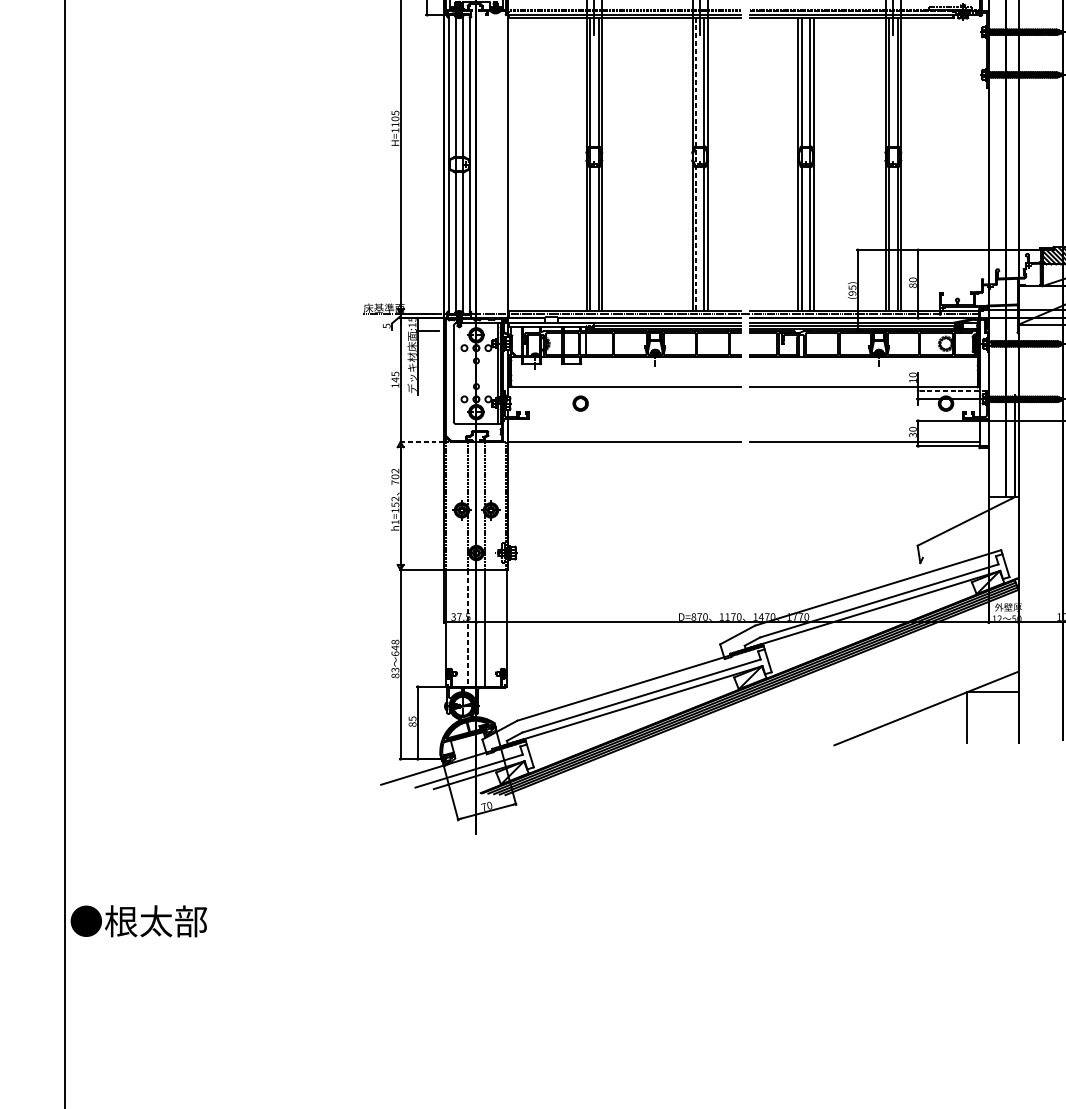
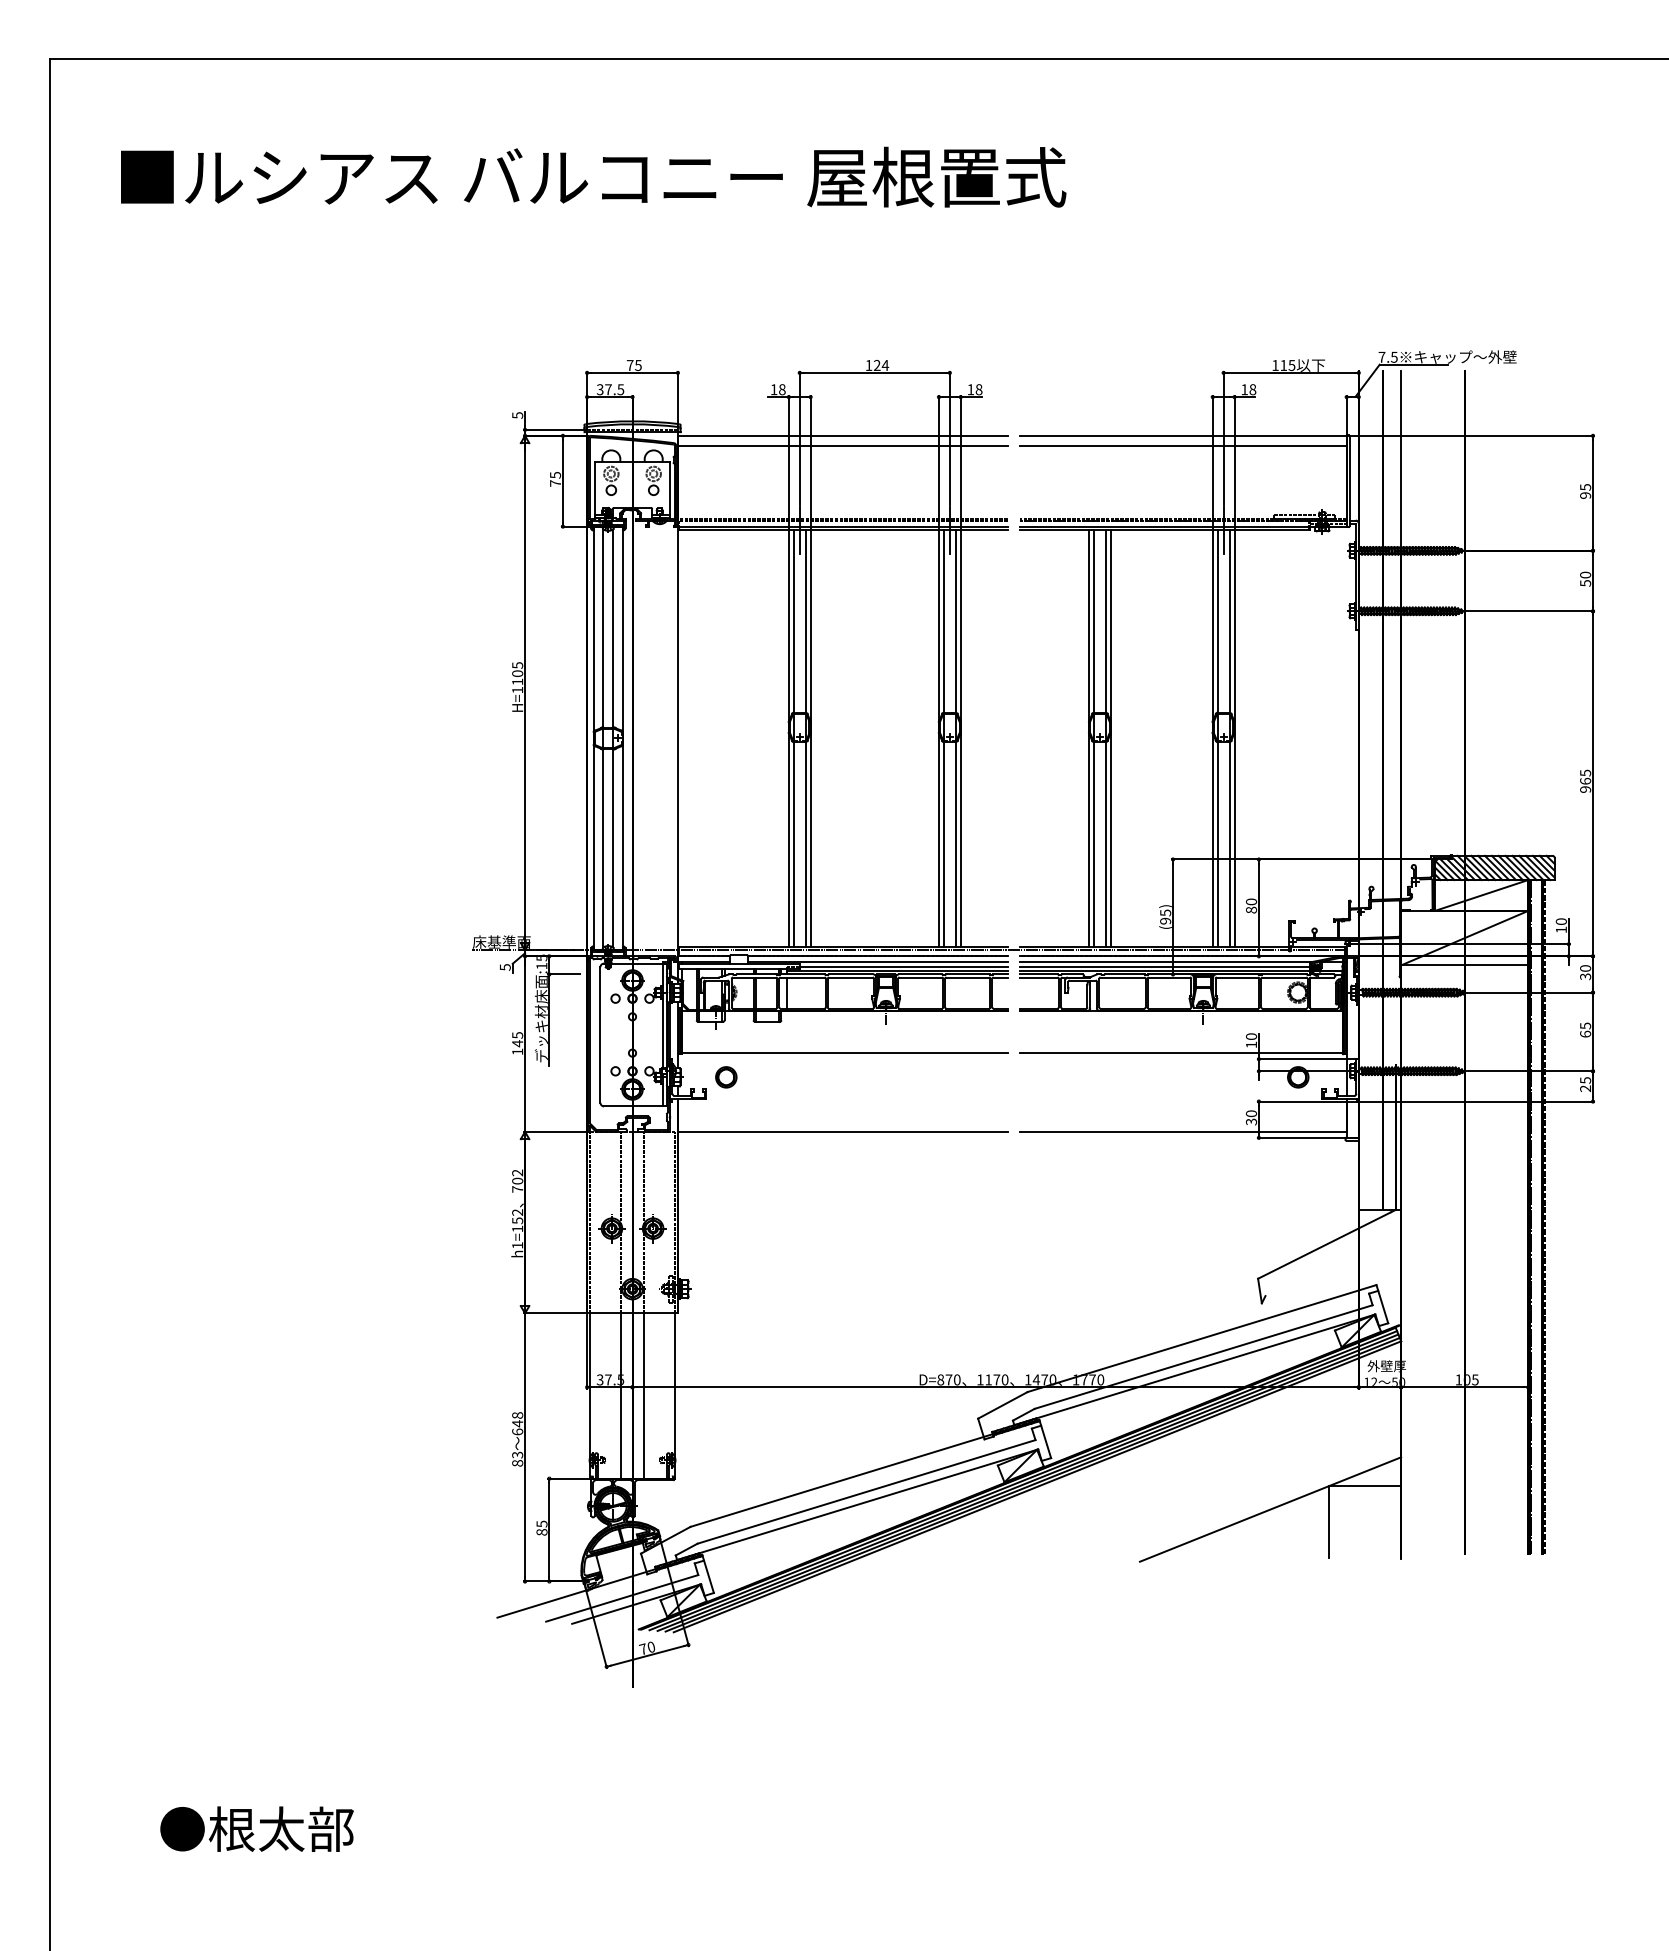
line: (695, 164) -> (943, 738), dashed -> solid
line: (951, 391) -> (1306, 1059), dashed -> solid
part: (580, 403) -> (726, 1077), moved
line: (422, 441) -> (555, 1131), dashed -> solid
line: (468, 628) -> (621, 1395), dashed -> solid
text: (138, 920) -> (256, 1828), moved

